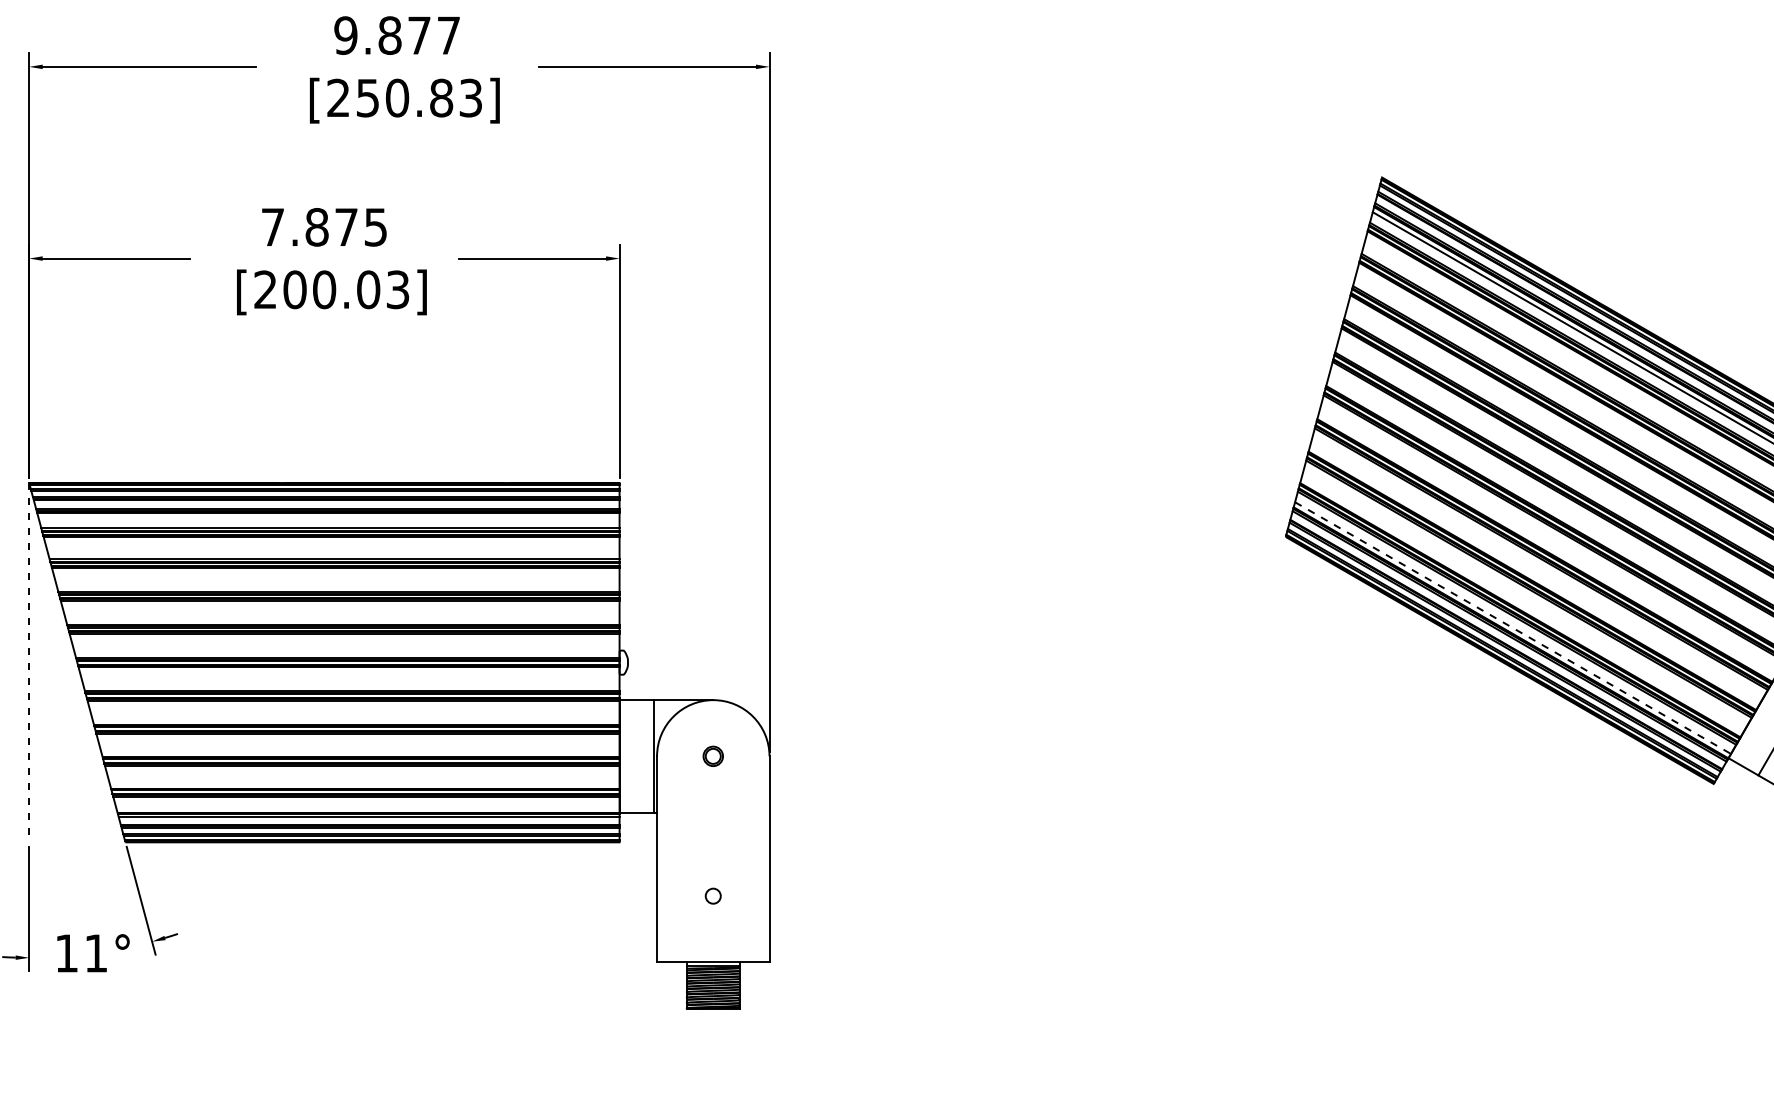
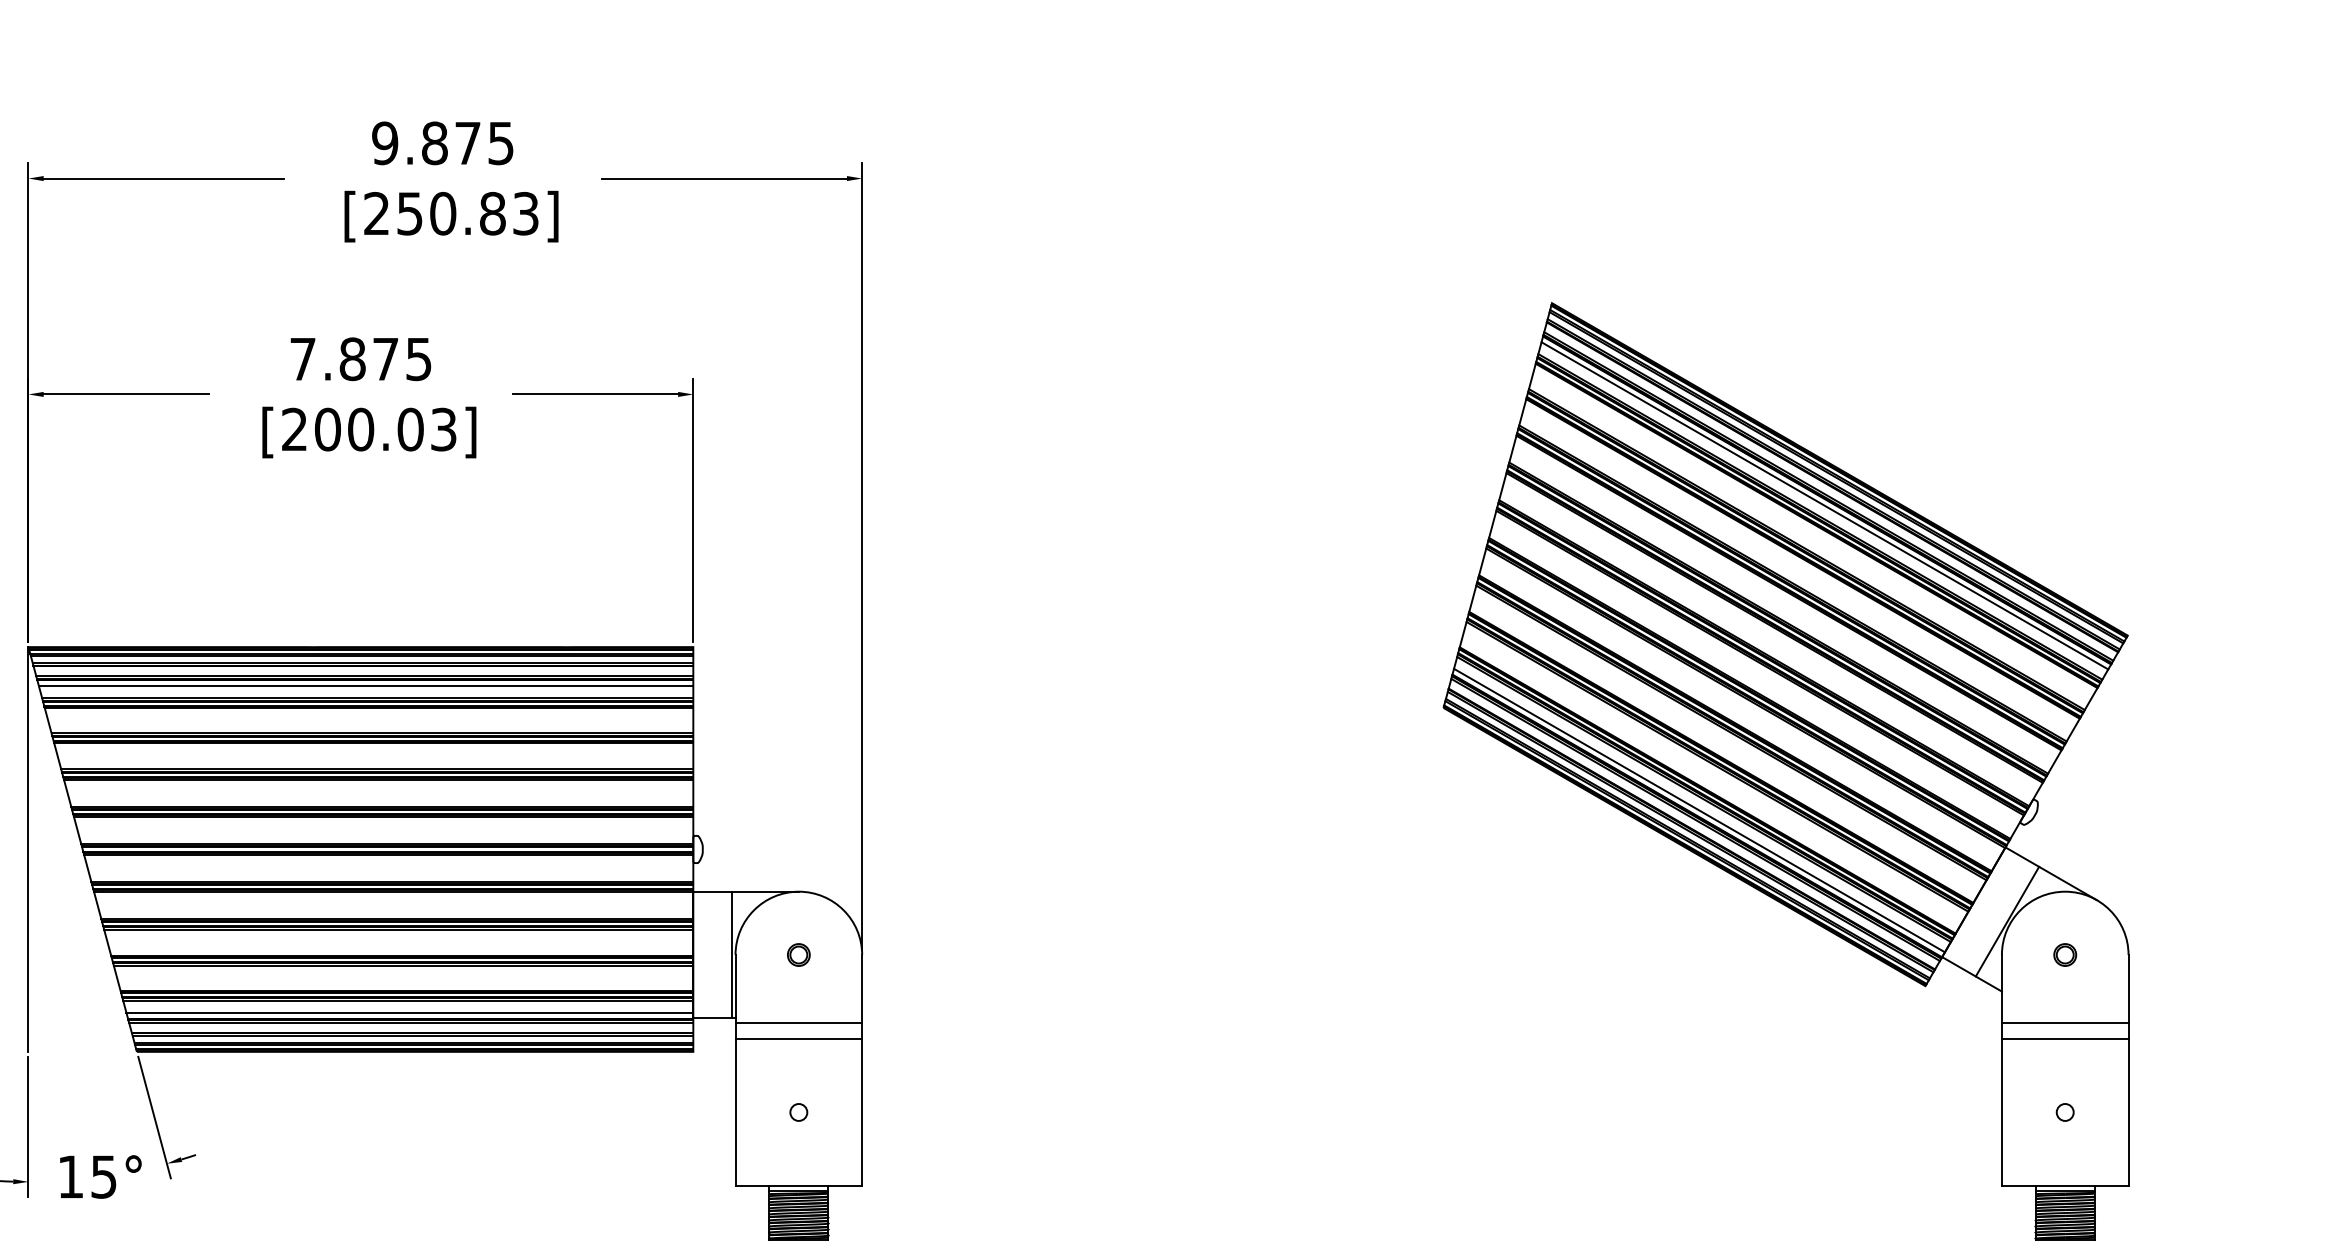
text: (448, 35) -> (500, 143), 9.877 -> 9.875
line: (328, 517) -> (365, 686), added
line: (1513, 628) -> (1699, 810), dashed -> solid
line: (29, 662) -> (28, 849), dashed -> solid
line: (367, 807) -> (409, 1012), added
line: (712, 816) -> (798, 1022), added
line: (712, 830) -> (798, 1038), added
text: (95, 953) -> (103, 1176), 11° -> 15°

